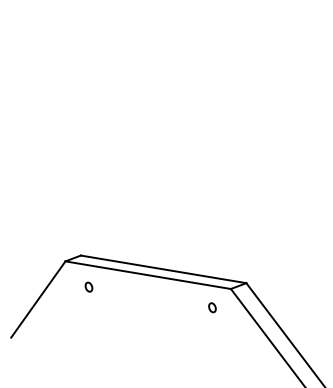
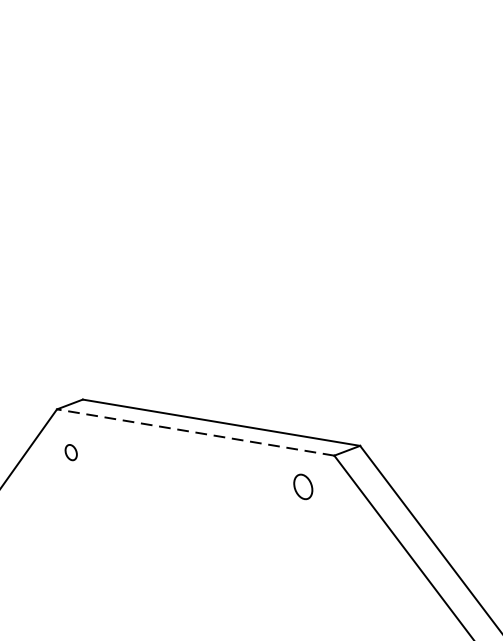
line: (148, 275) -> (196, 433), solid -> dashed
part: (88, 286) -> (70, 451), moved
part: (212, 307) -> (303, 486), size x1.6

